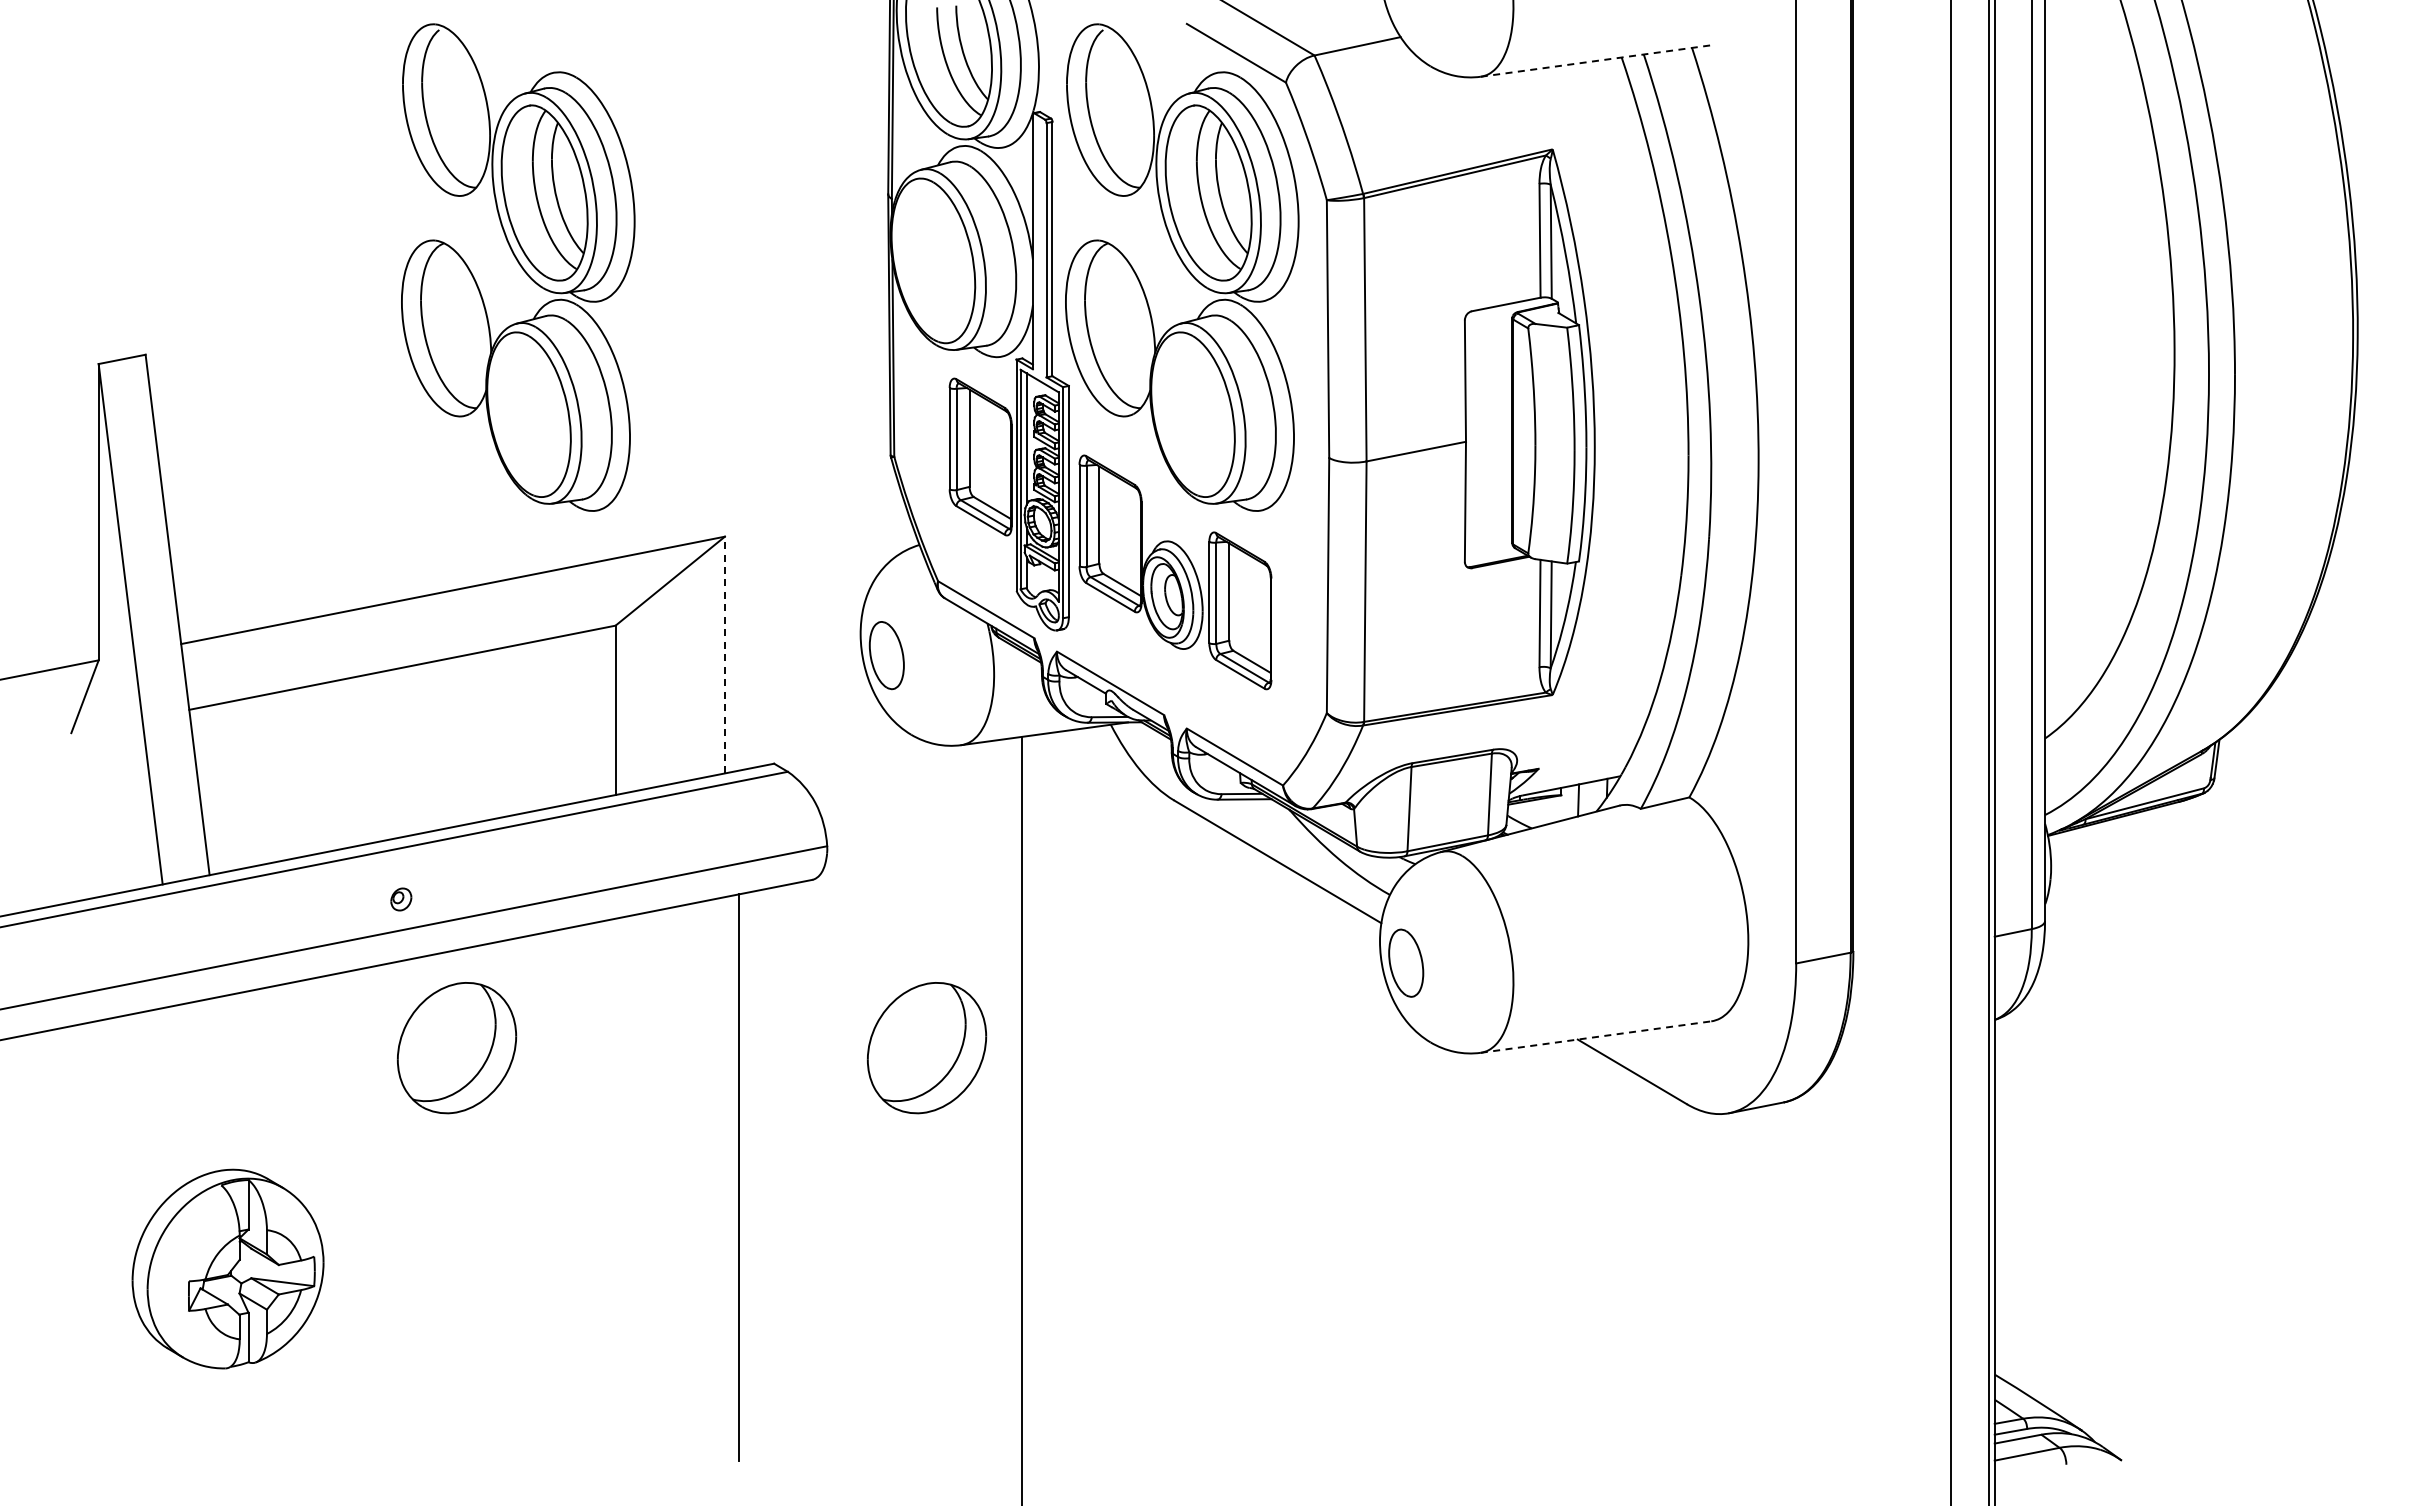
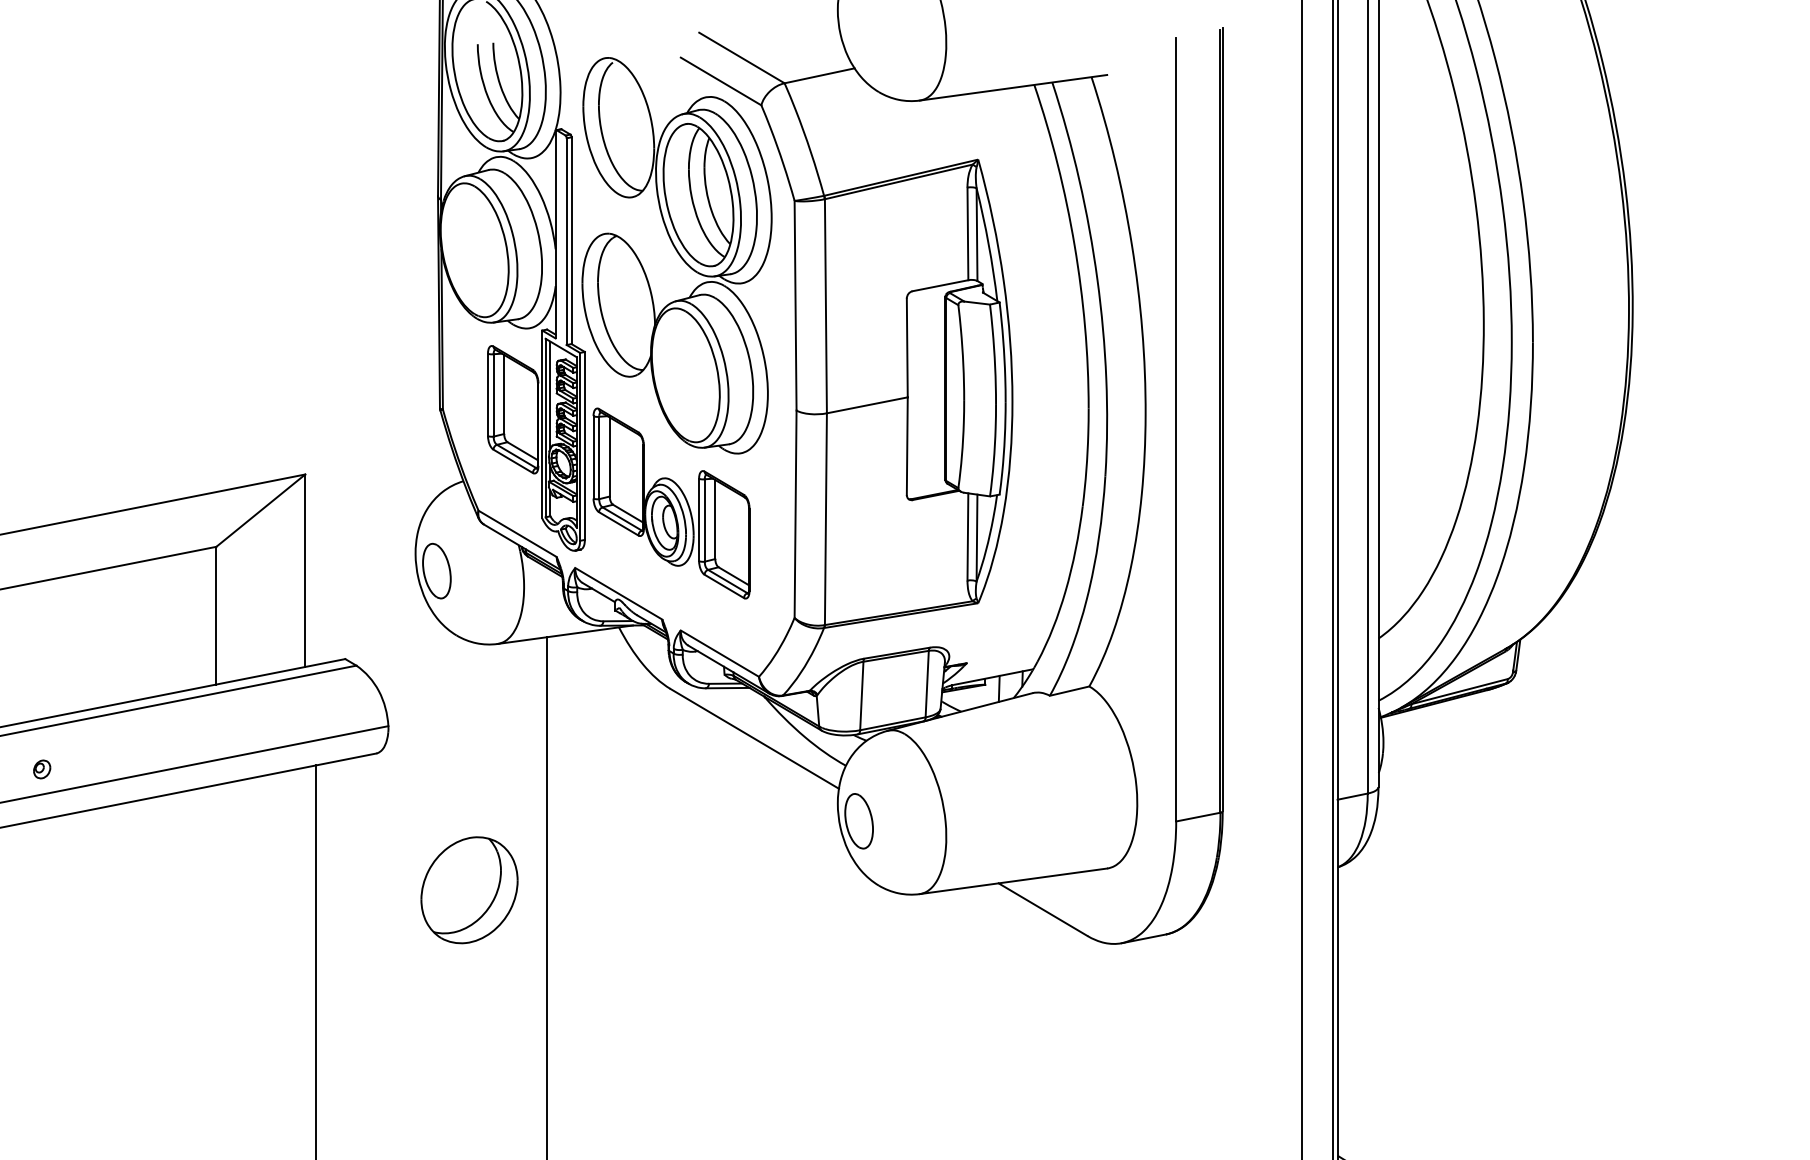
line: (1596, 60) -> (1013, 87), dashed -> solid
part: (518, 267) -> (137, 255), removed
line: (724, 654) -> (304, 570), dashed -> solid
line: (1596, 1037) -> (1013, 881), dashed -> solid
part: (456, 1048) -> (87, 890), removed

